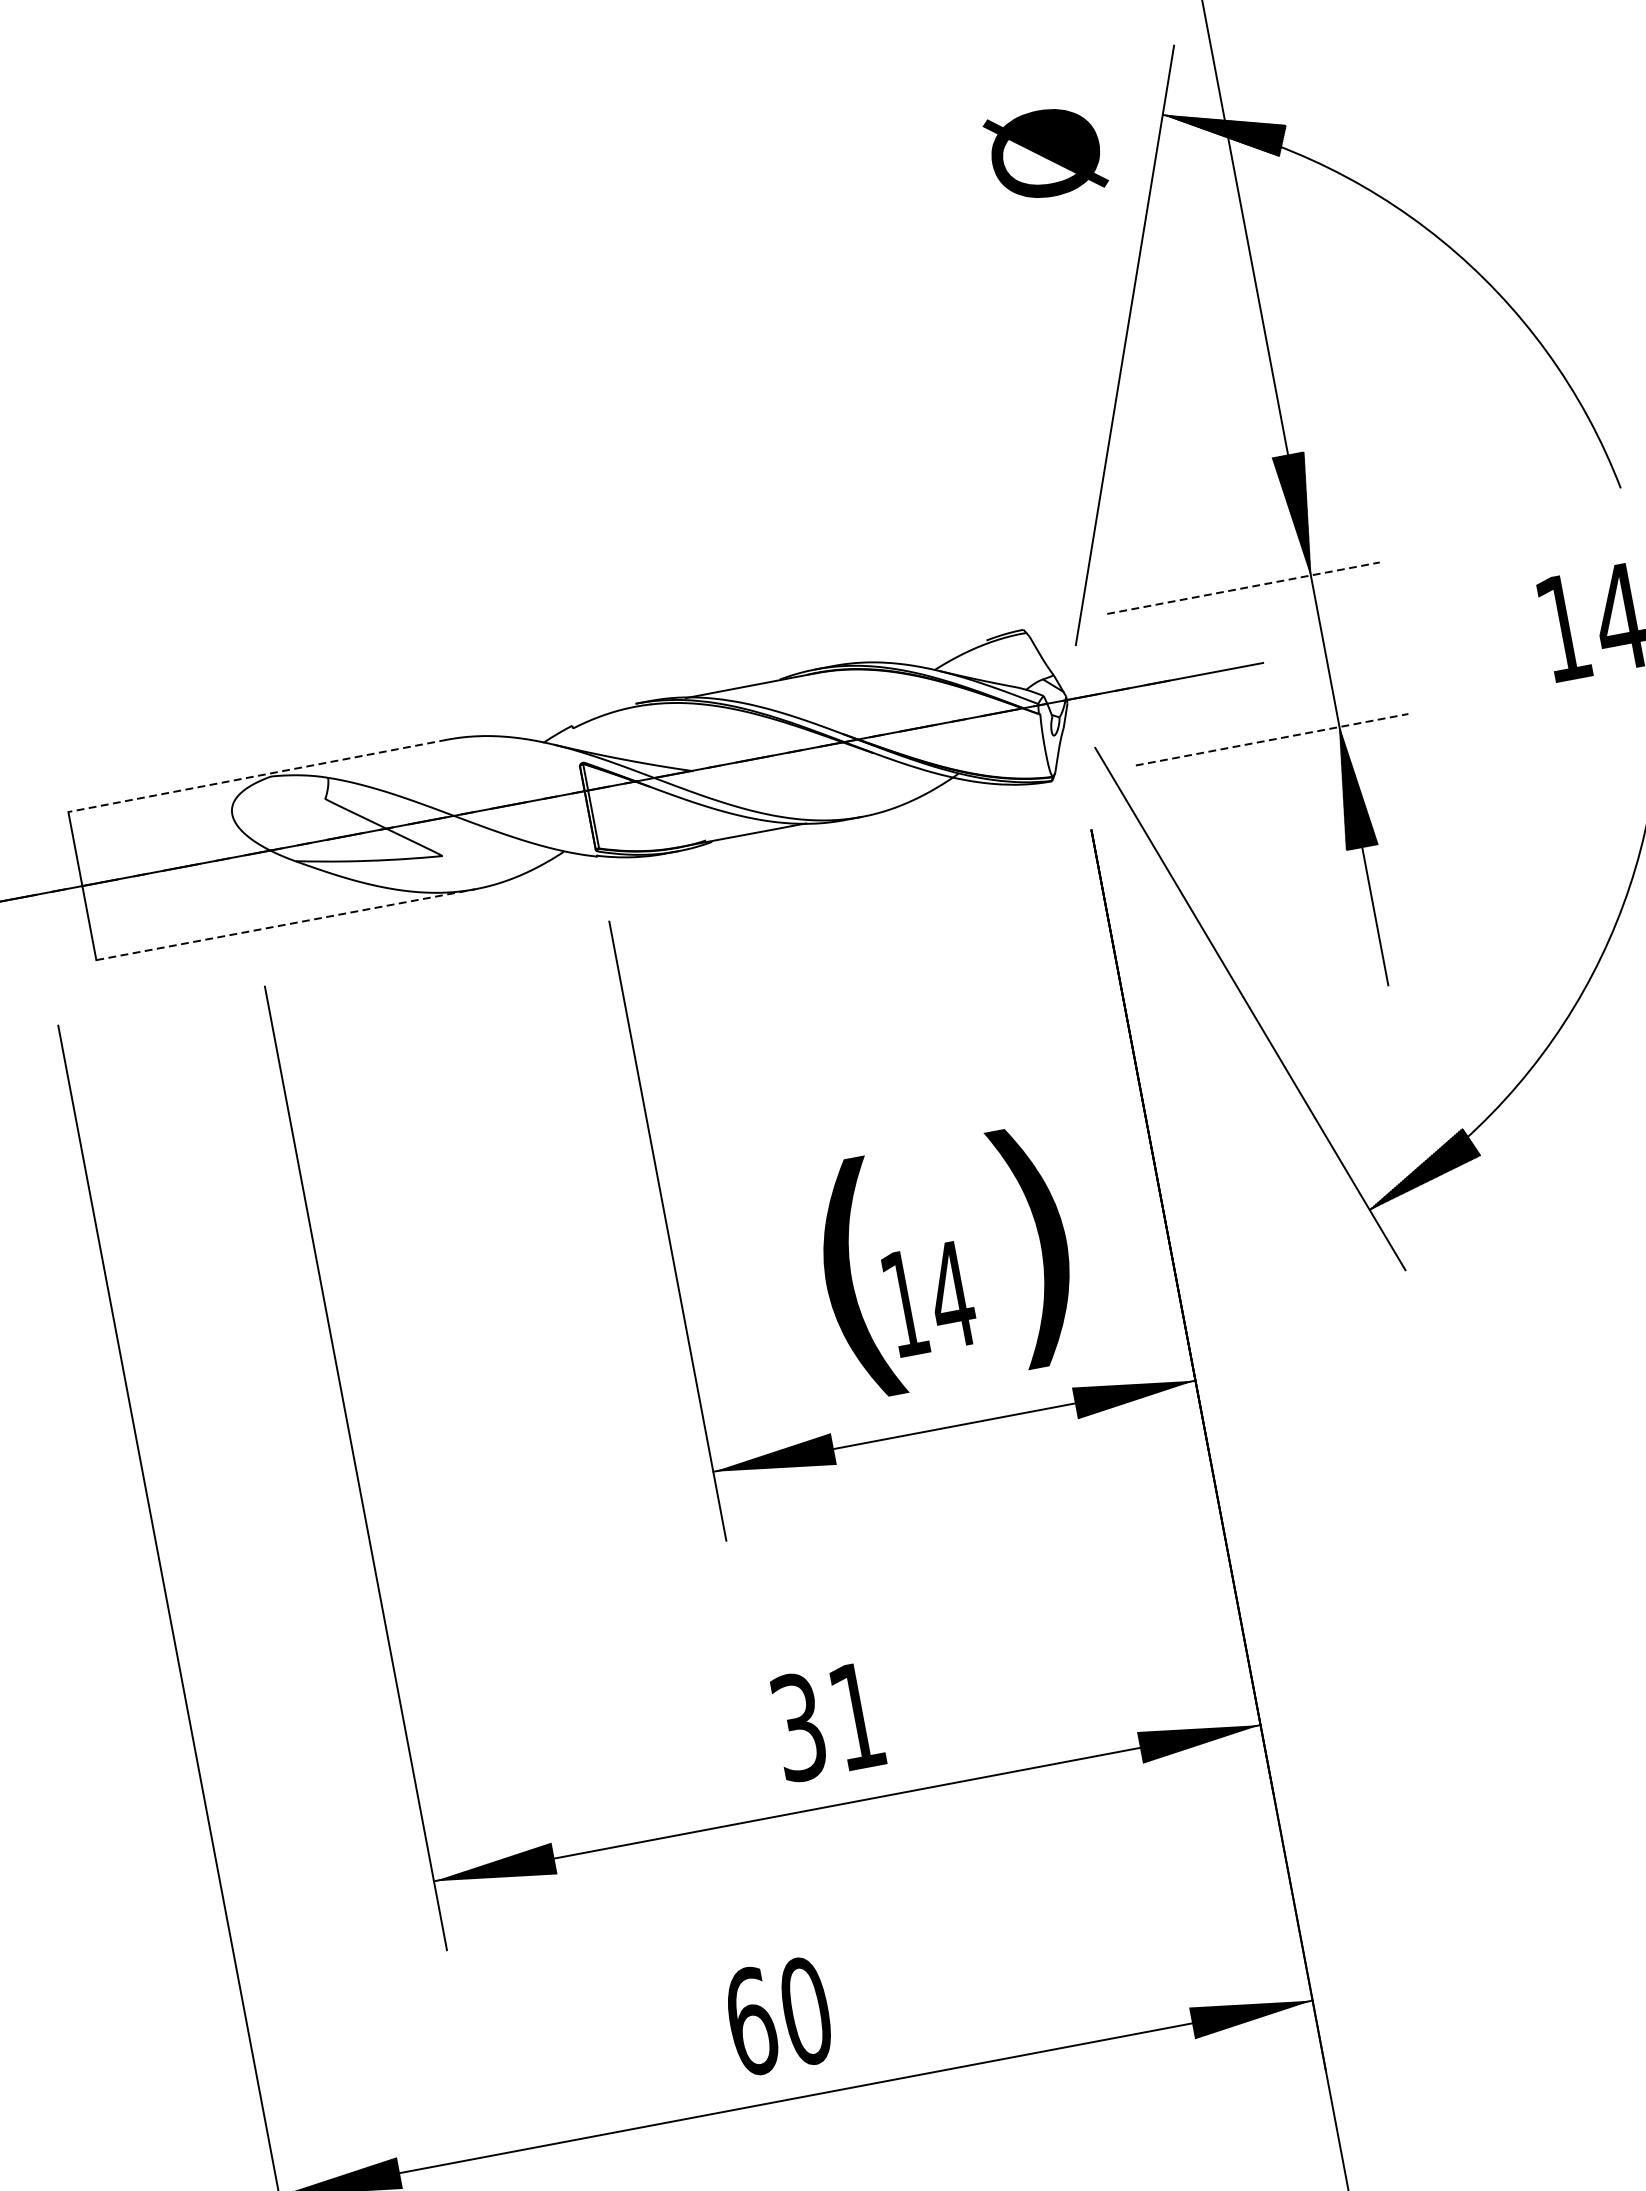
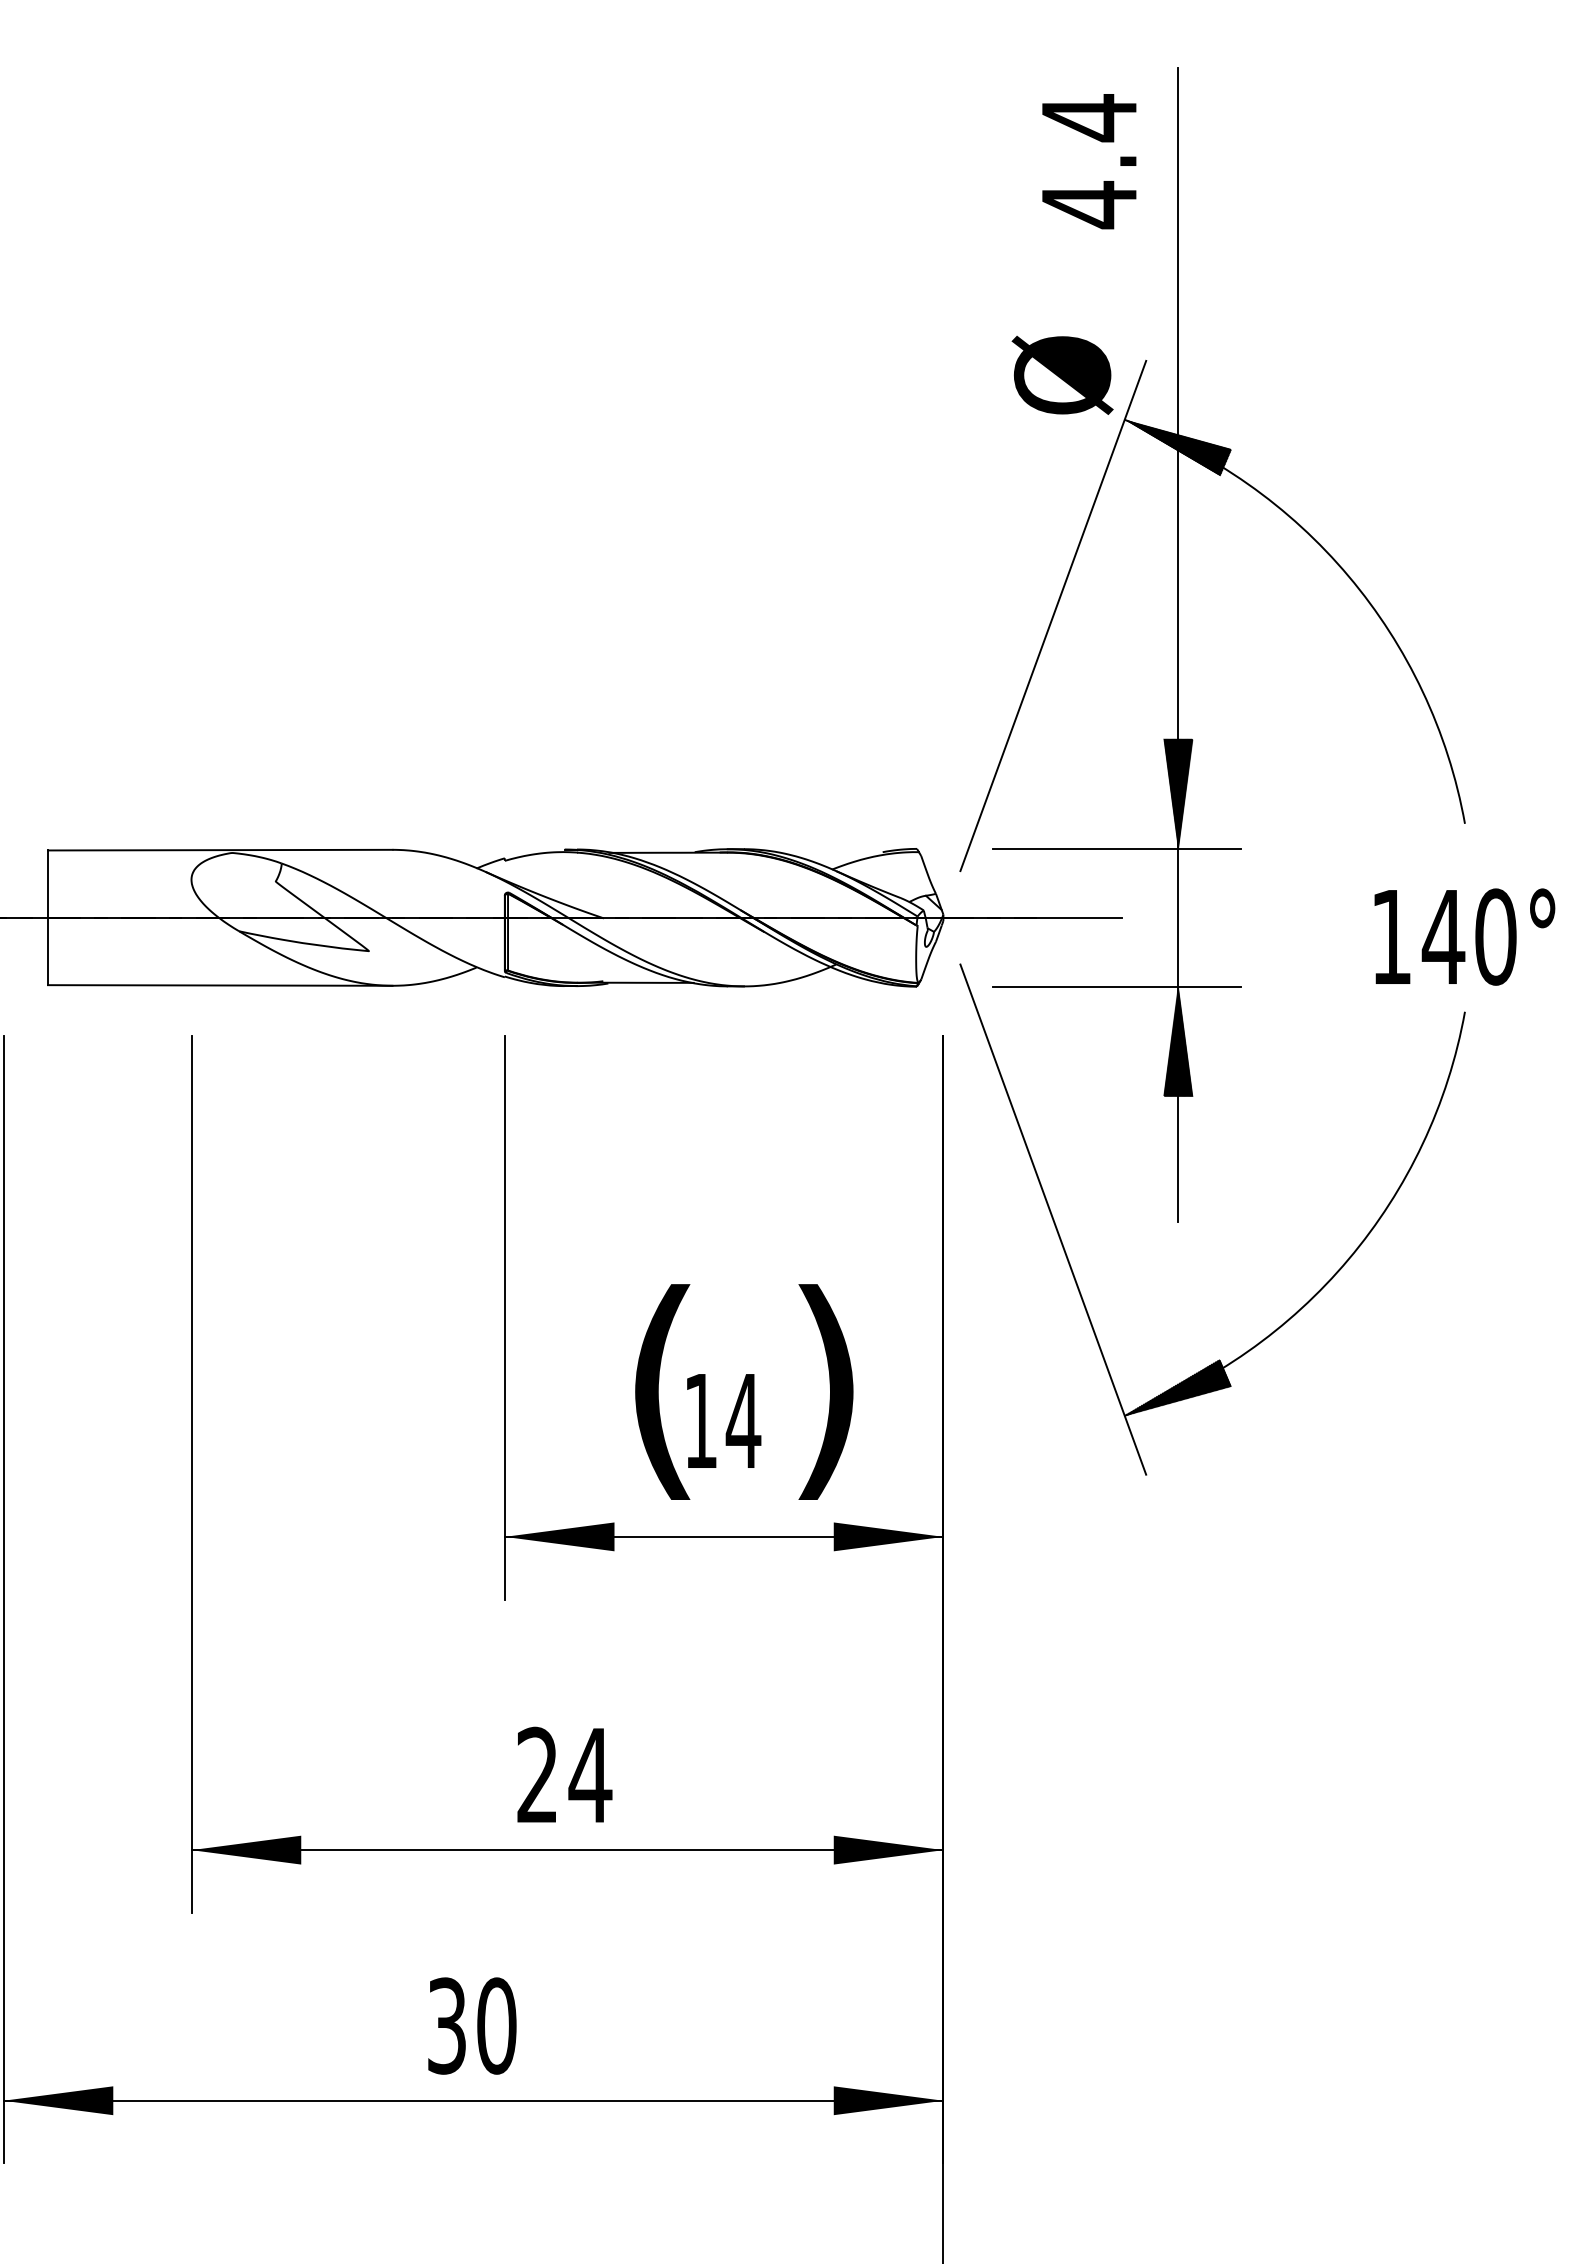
text: (1045, 152) -> (1062, 374), moved
line: (1243, 587) -> (1117, 848), dashed -> solid
line: (1272, 739) -> (1117, 986), dashed -> solid
line: (256, 776) -> (219, 850), dashed -> solid
line: (286, 924) -> (220, 985), dashed -> solid
text: (828, 1721) -> (564, 1775), 31 -> 24
text: (751, 2020) -> (447, 2025), 60 -> 30

